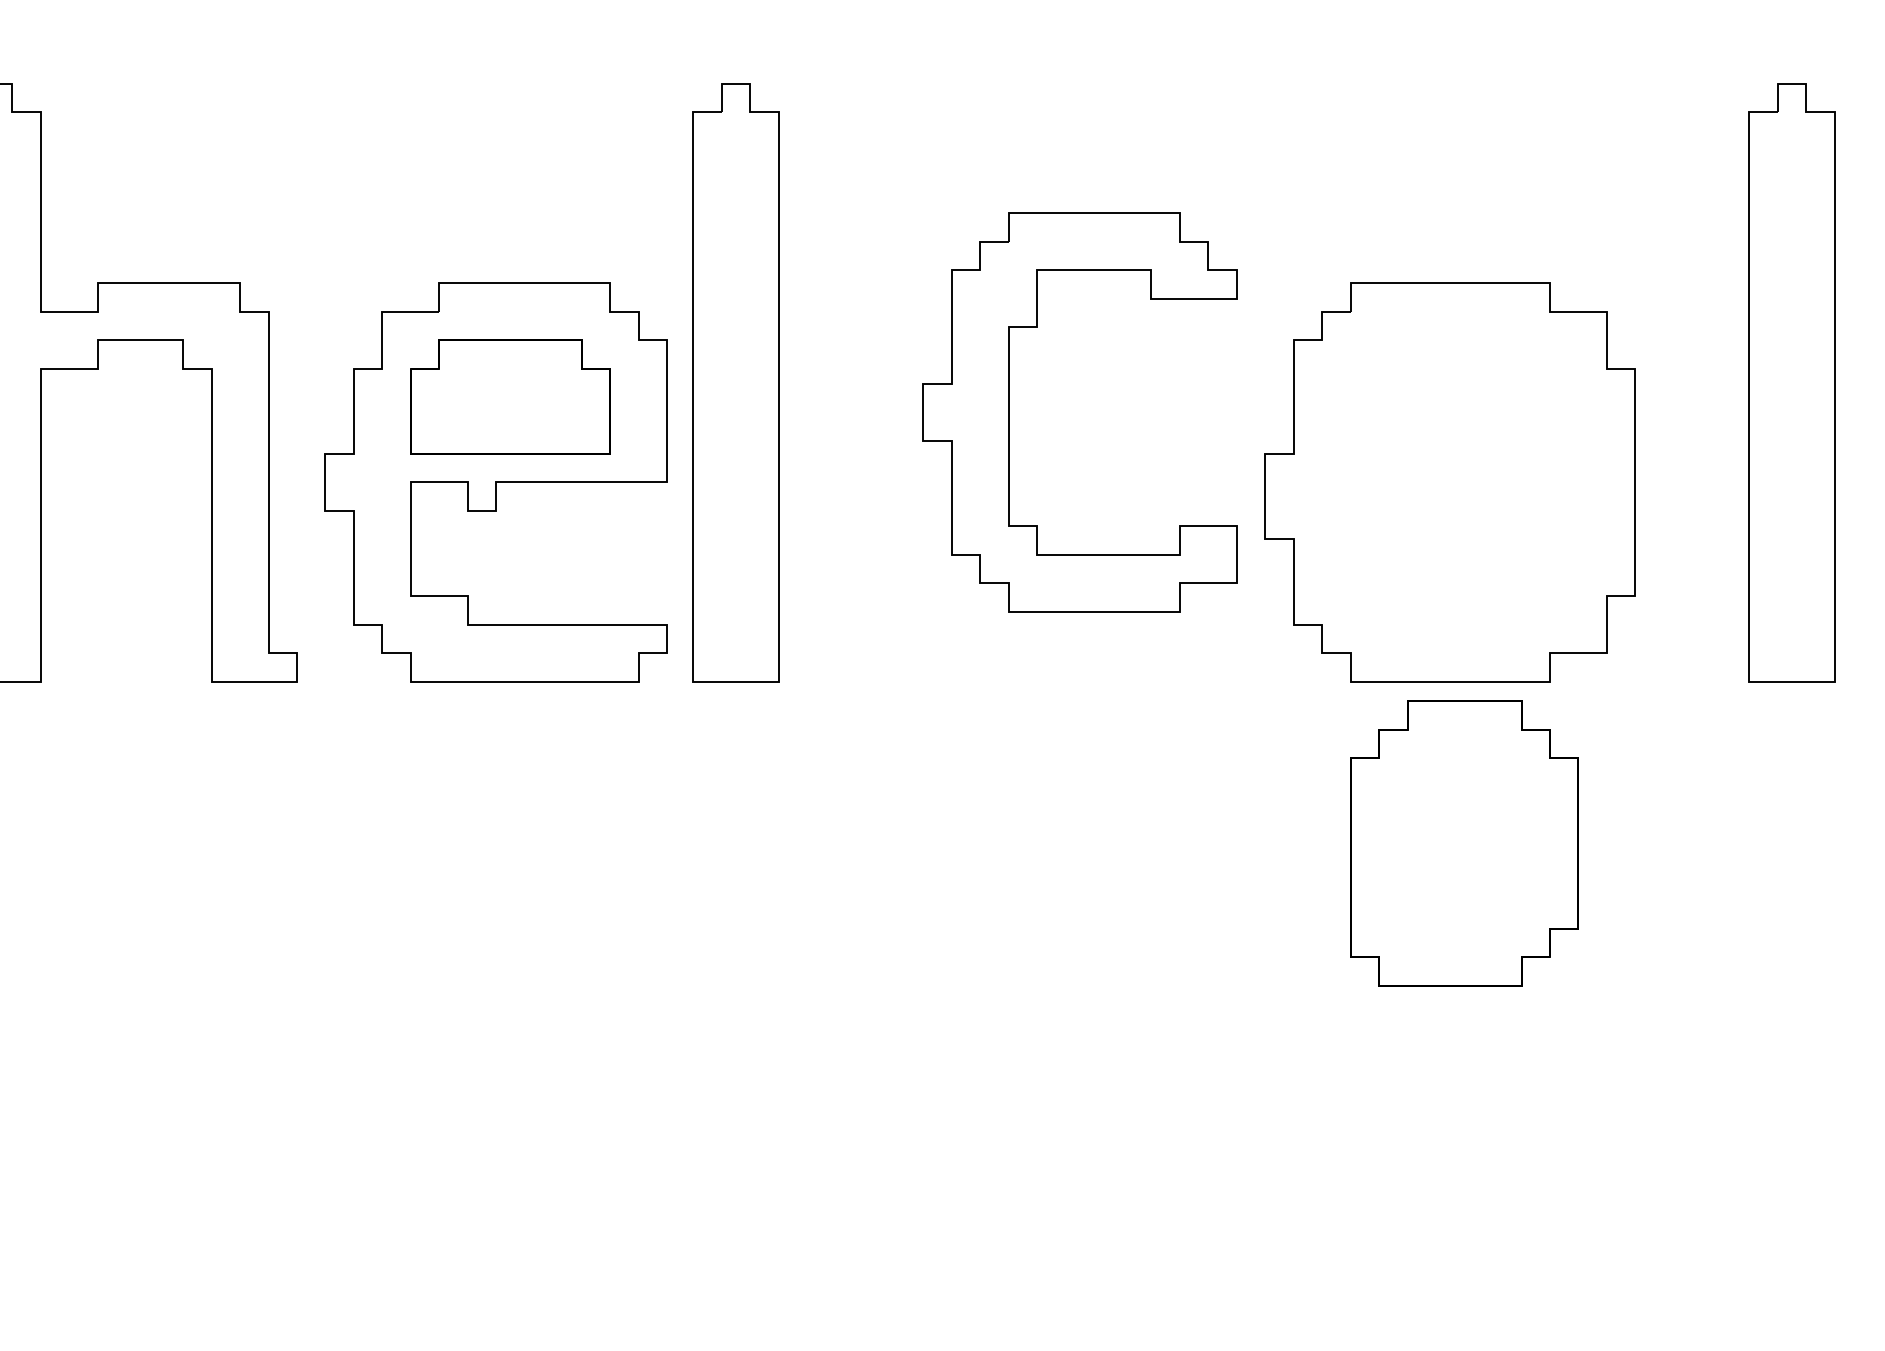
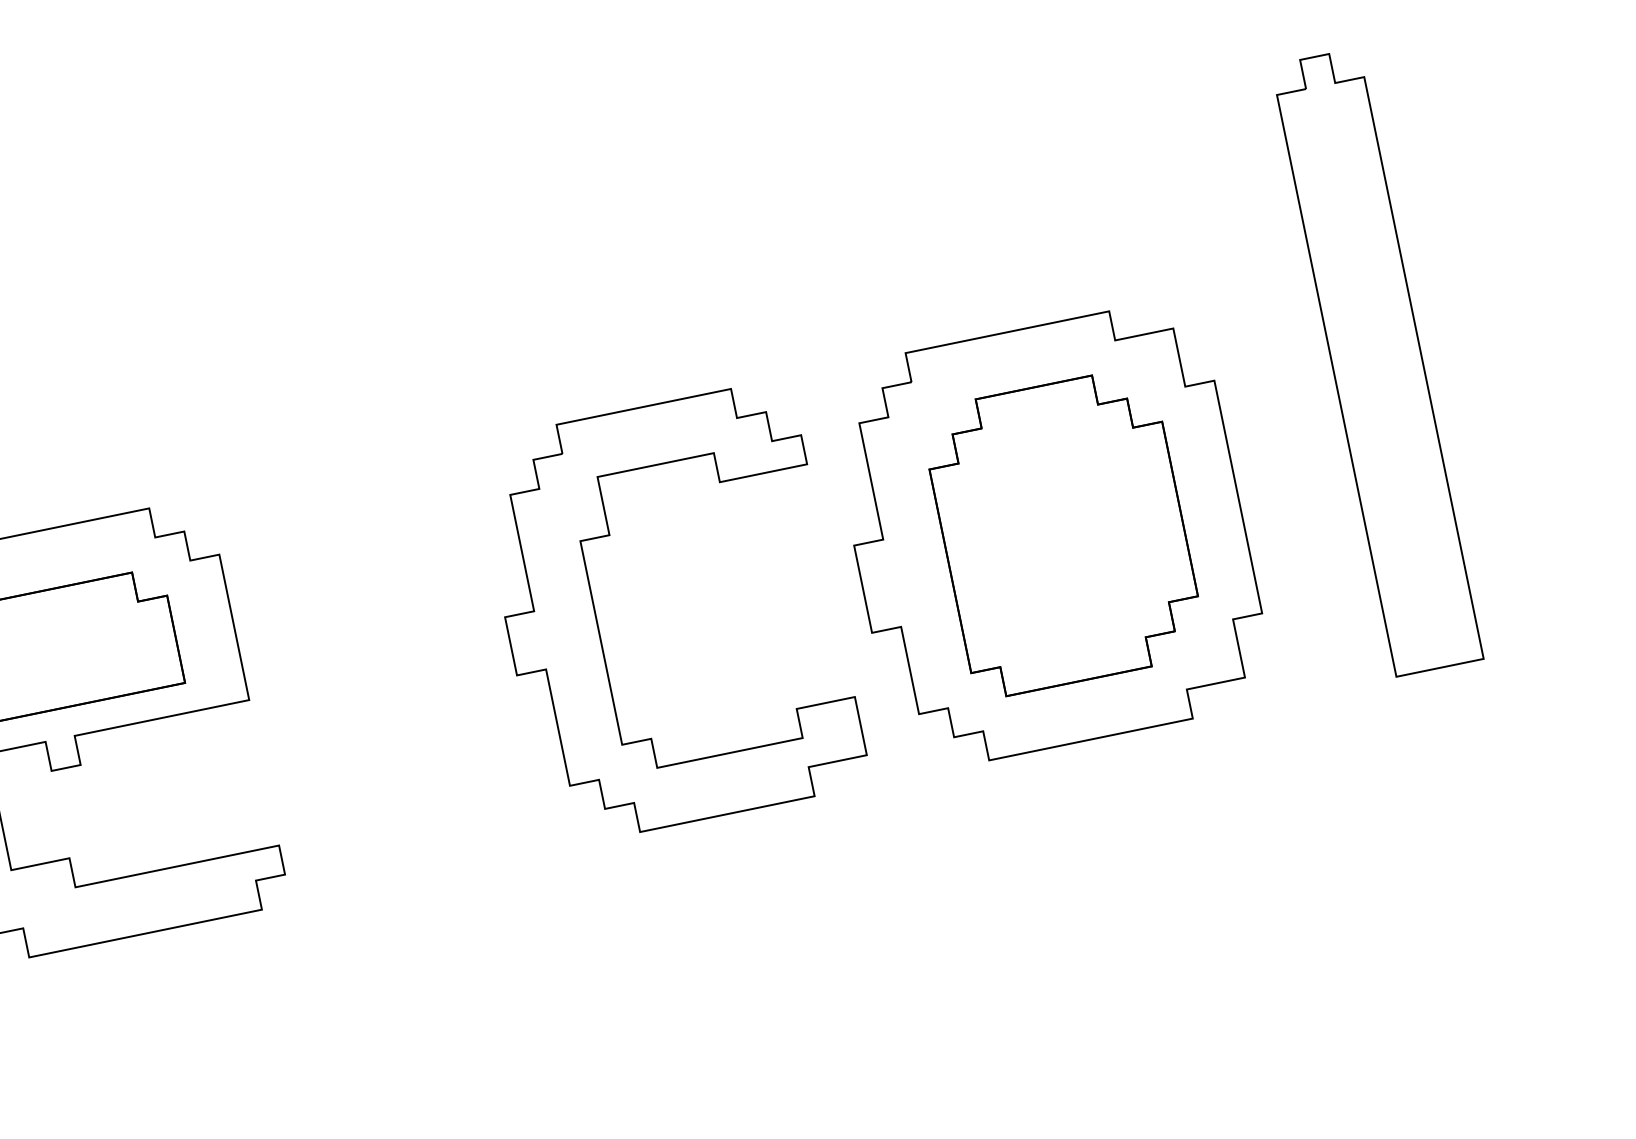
part: (735, 382) -> (298, 583), removed
part: (1009, 412) -> (598, 628), moved
part: (1464, 843) -> (1063, 532), moved

